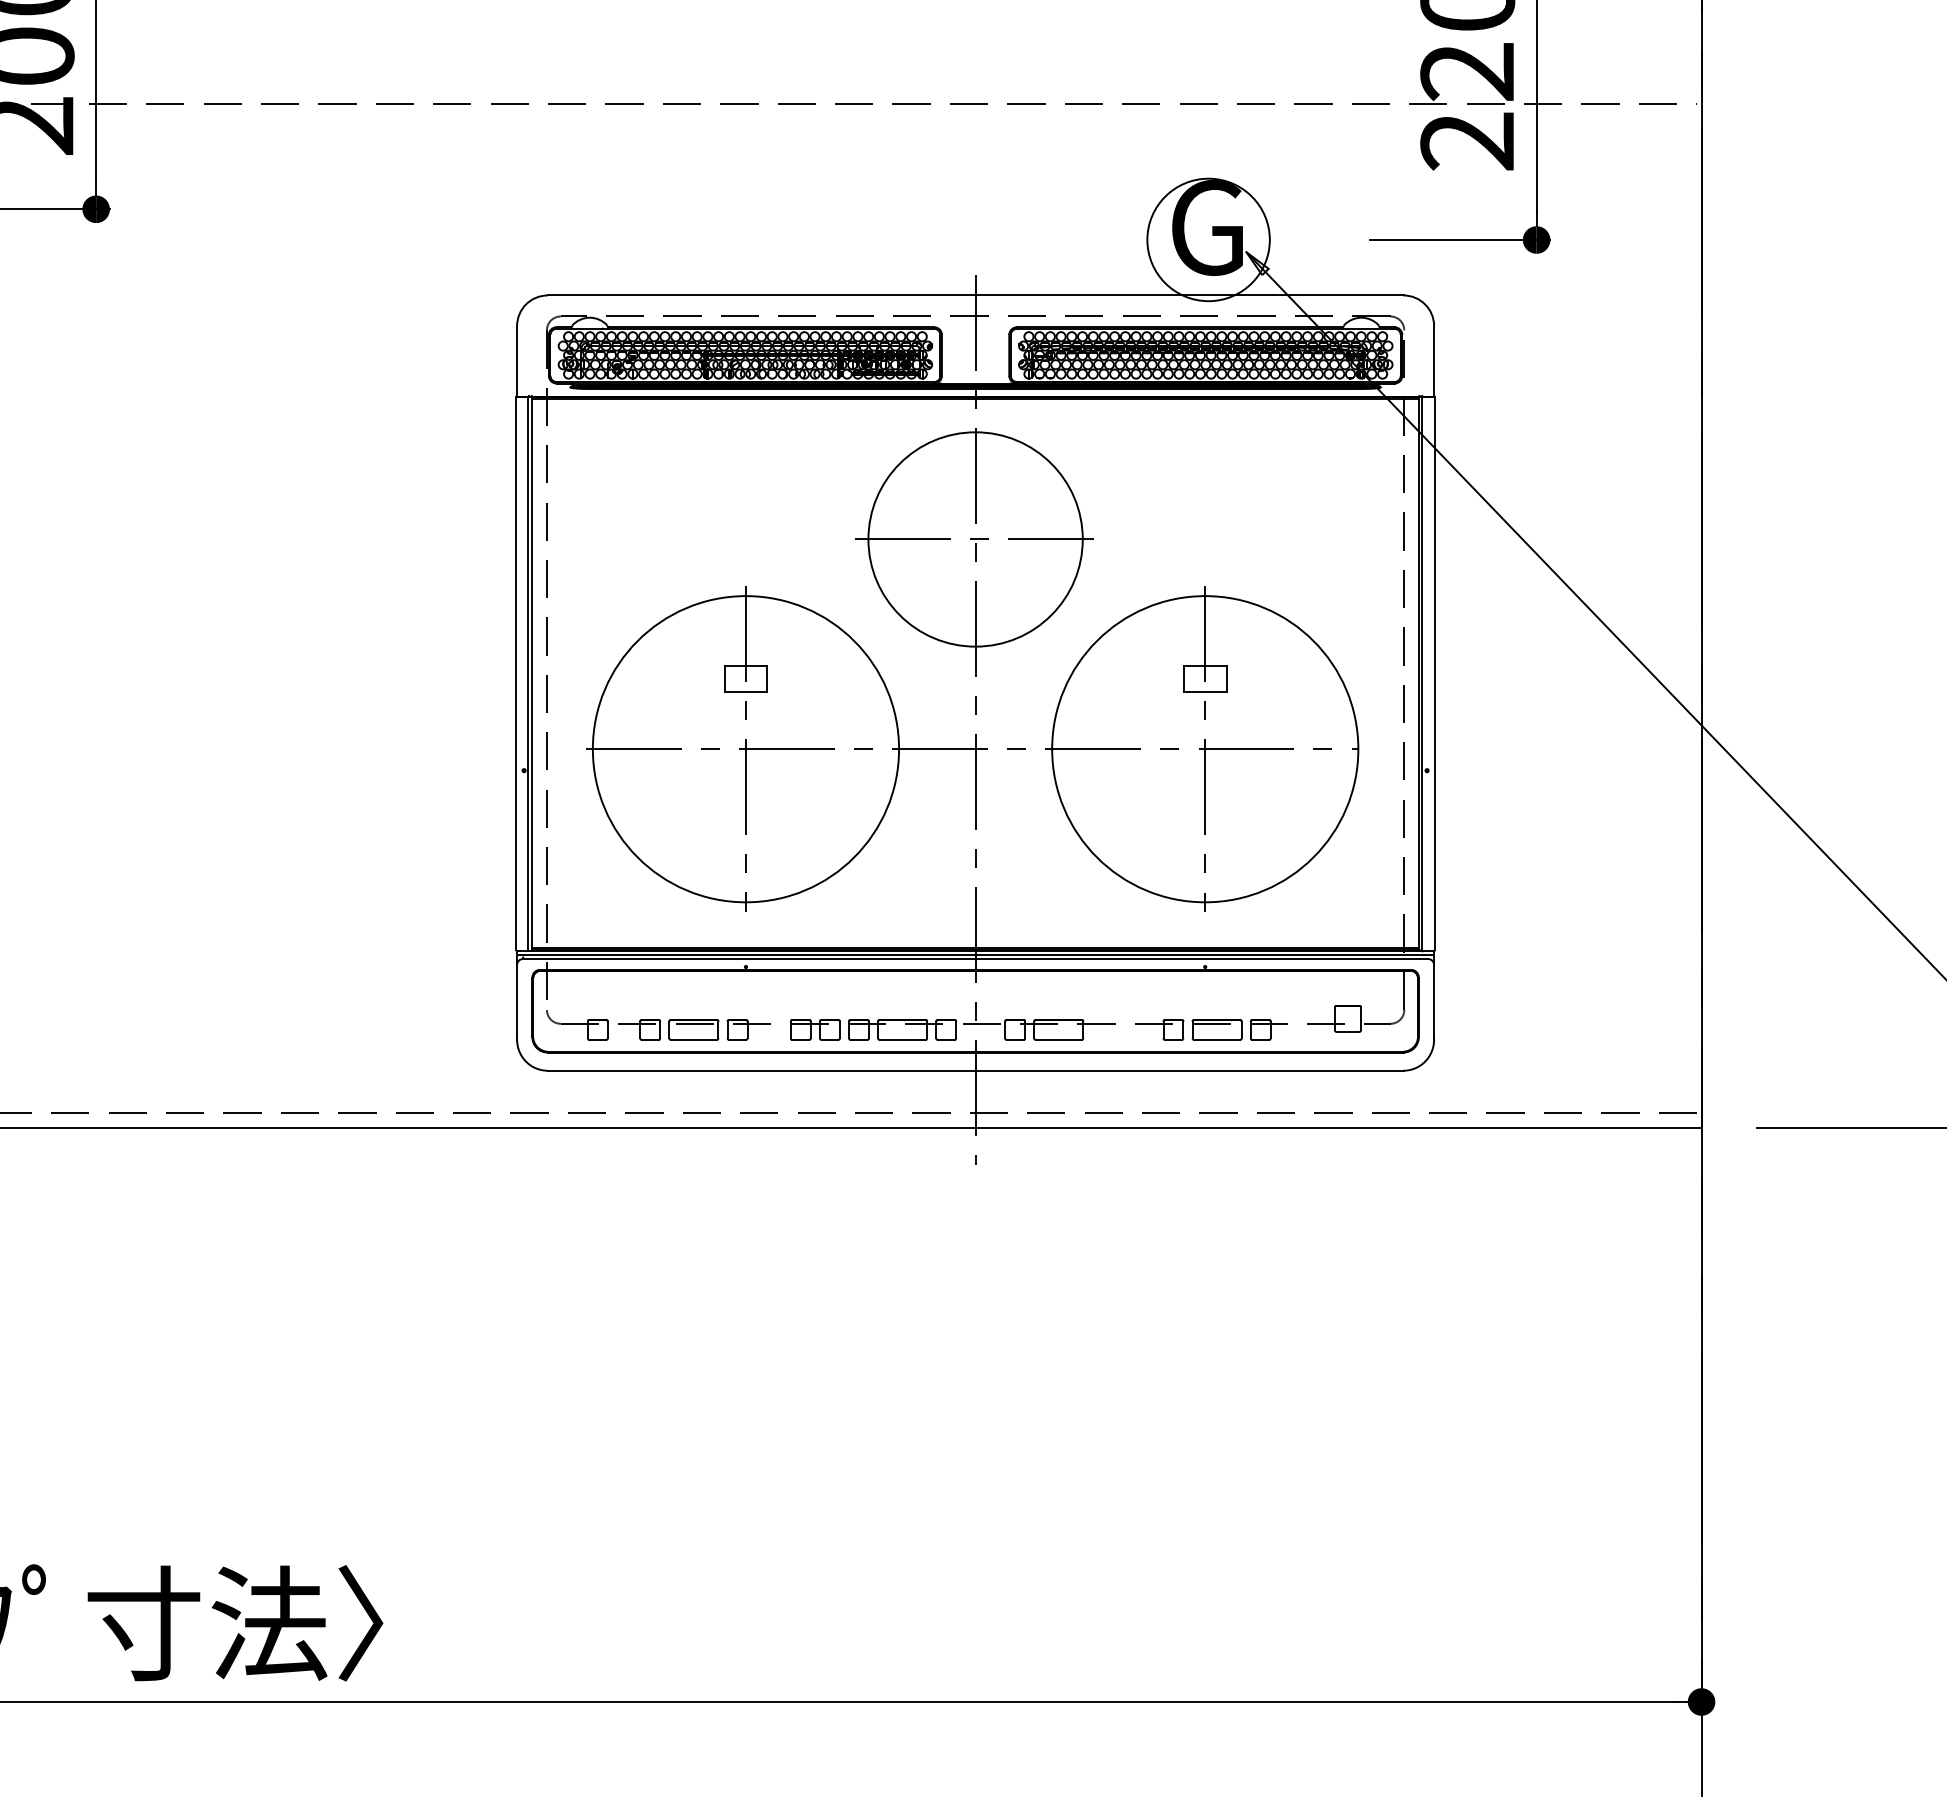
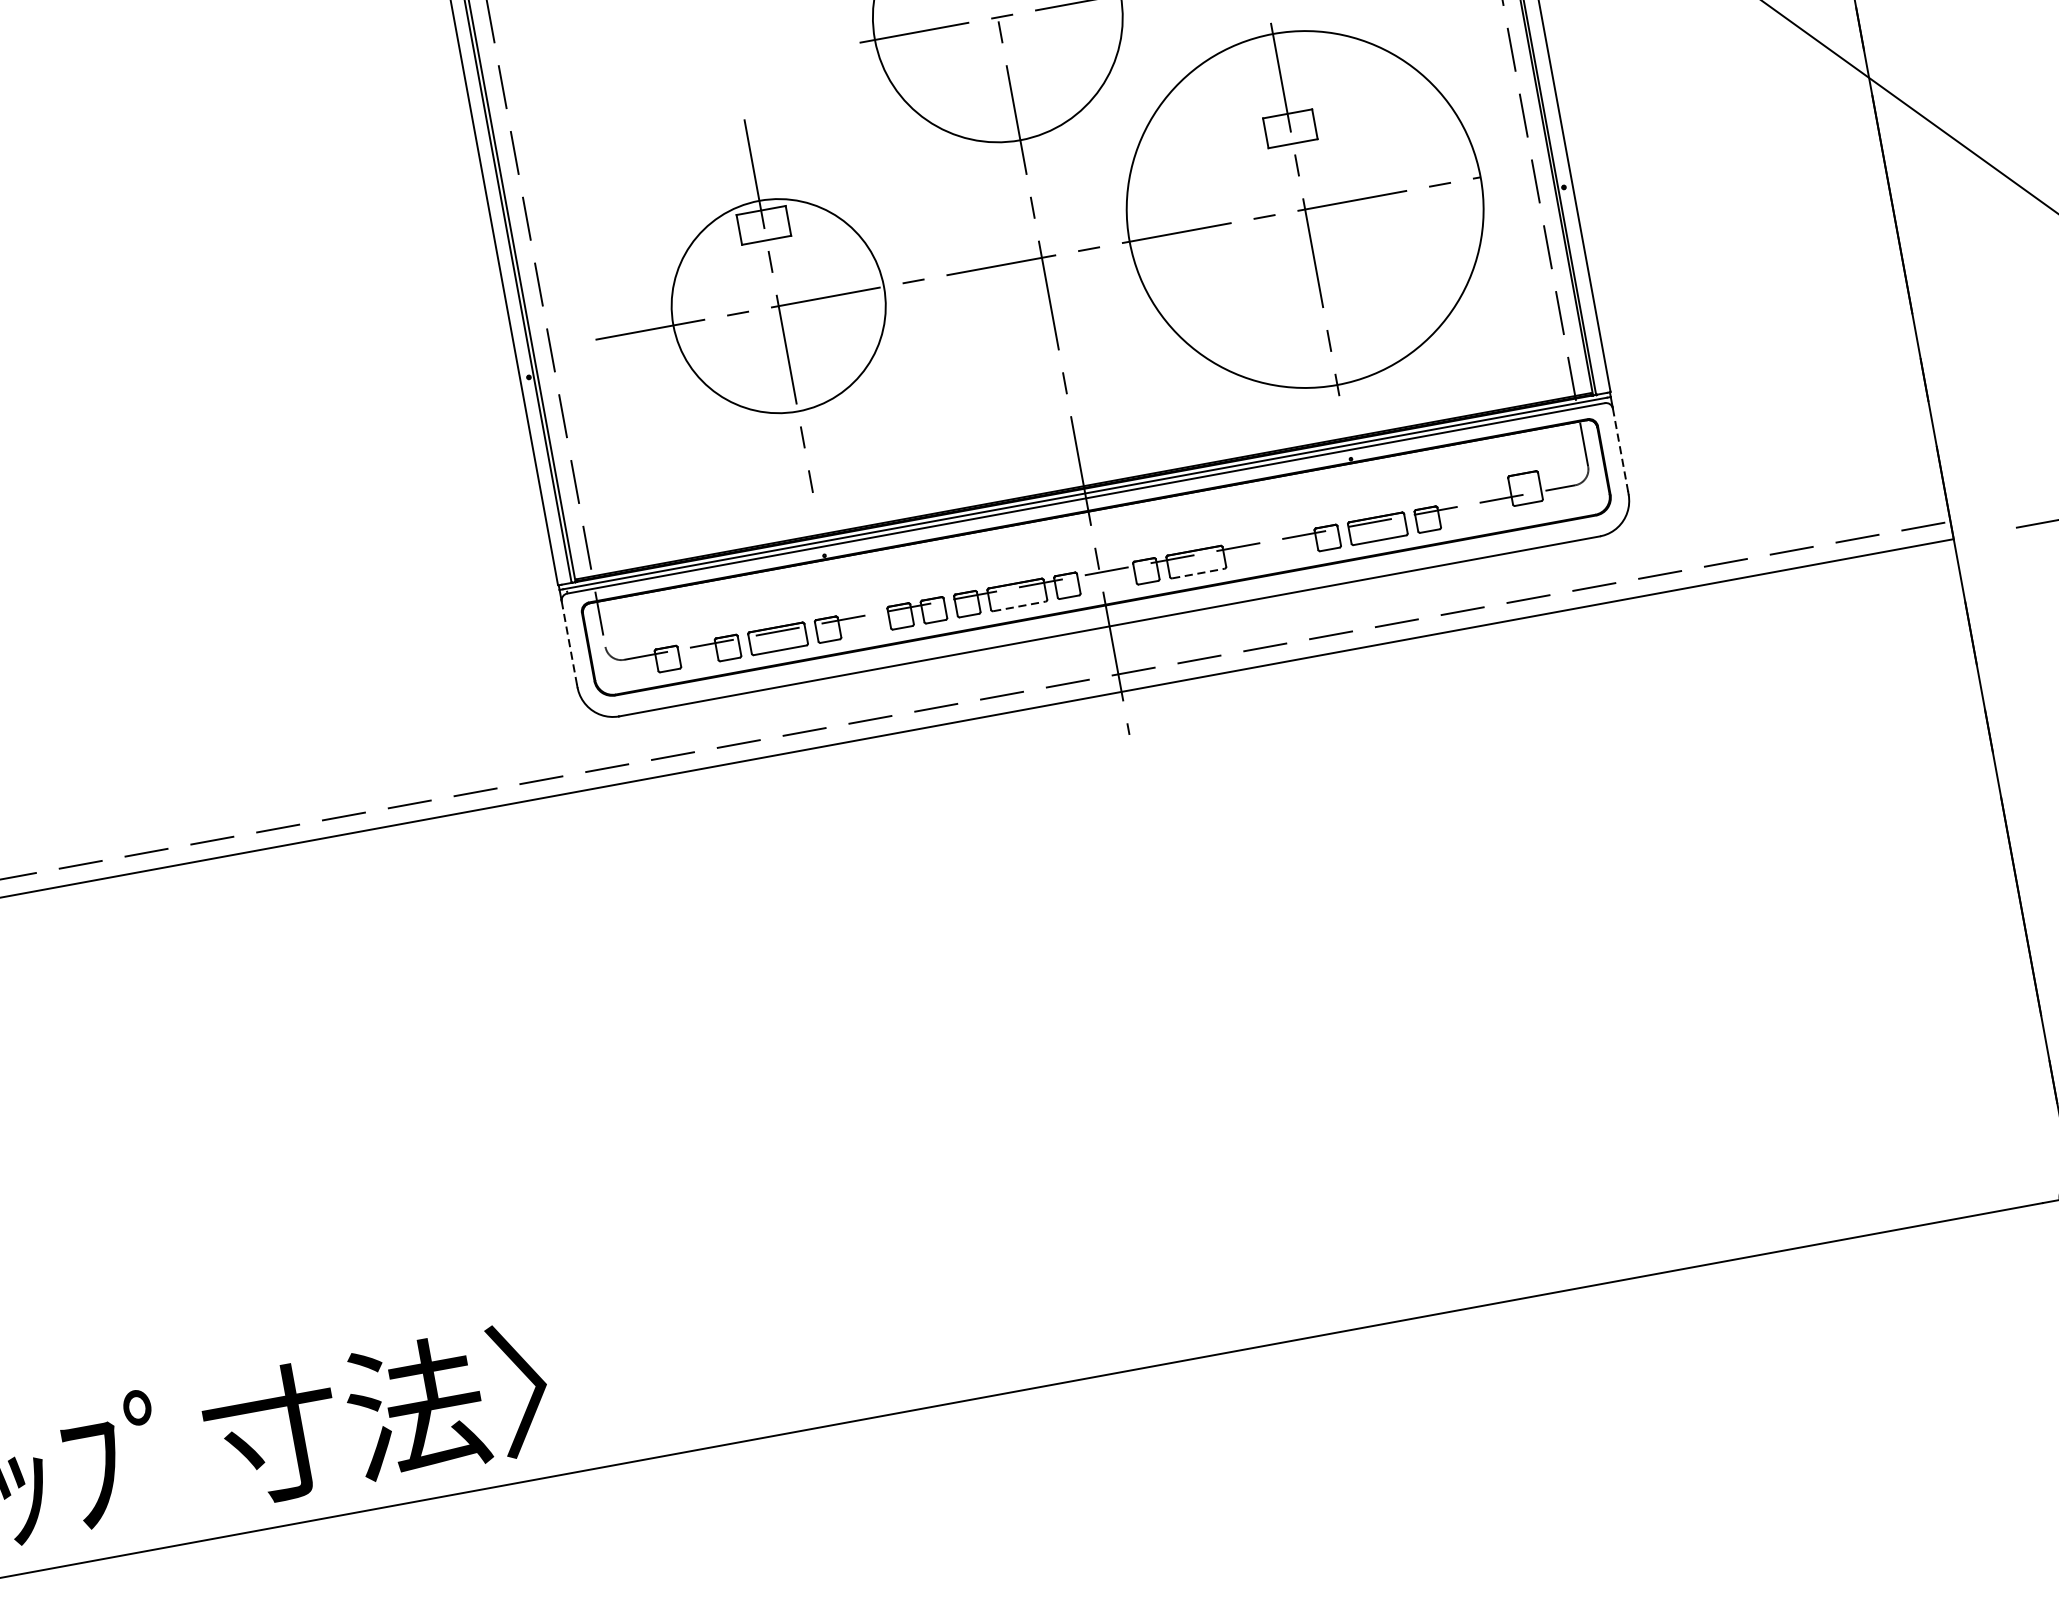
circle: (745, 749) -> (778, 306), size x0.6
line: (517, 1001) -> (569, 643), solid -> dashed
line: (1434, 1001) -> (1621, 450), solid -> dashed
line: (902, 1039) -> (1019, 605), solid -> dashed
line: (1058, 1039) -> (1198, 573), solid -> dashed

